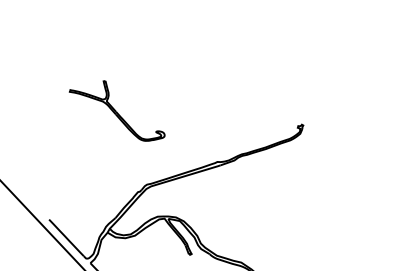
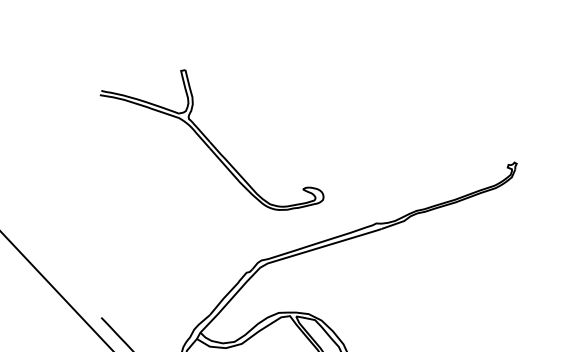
part: (116, 110) -> (211, 139), size x1.43

